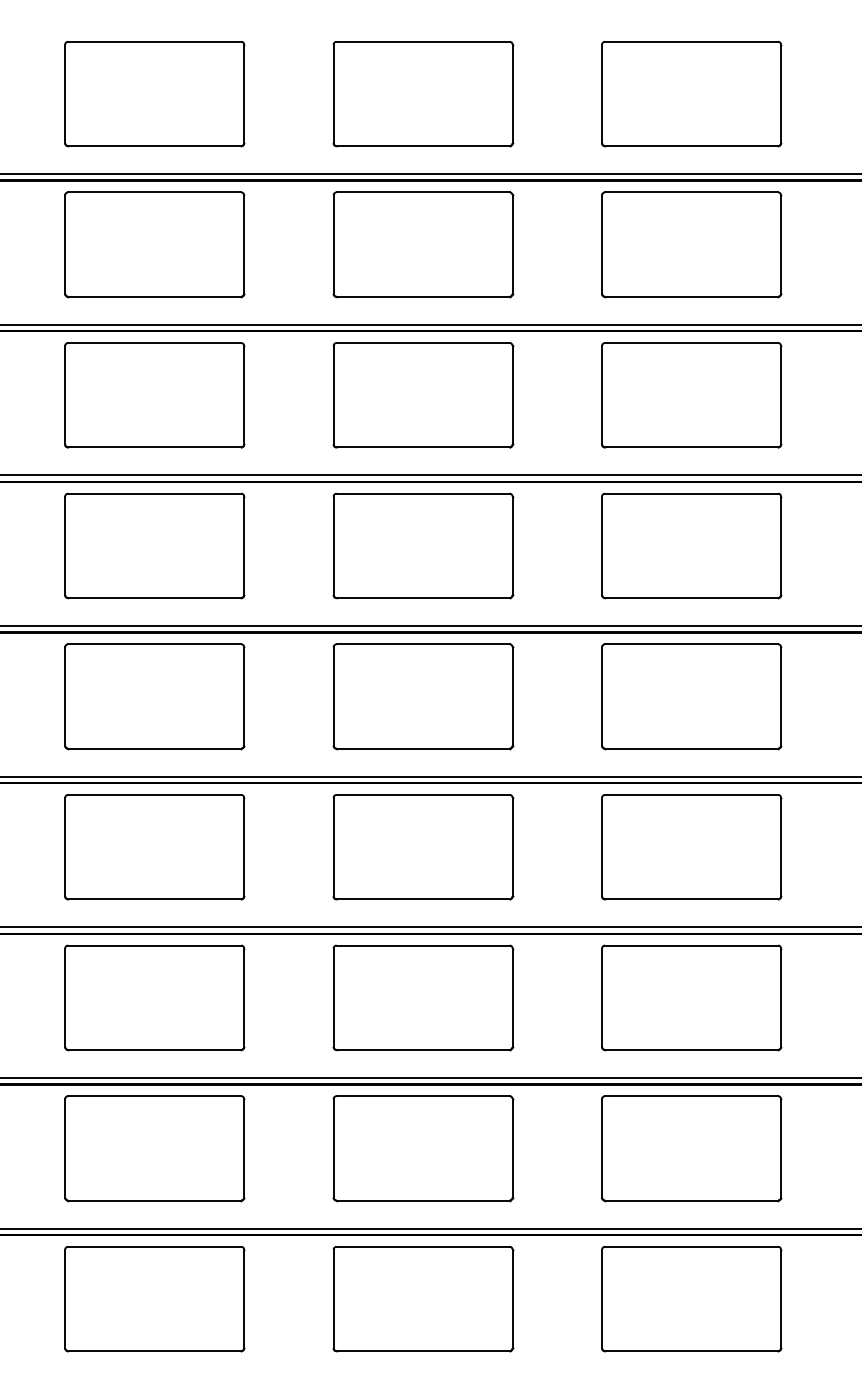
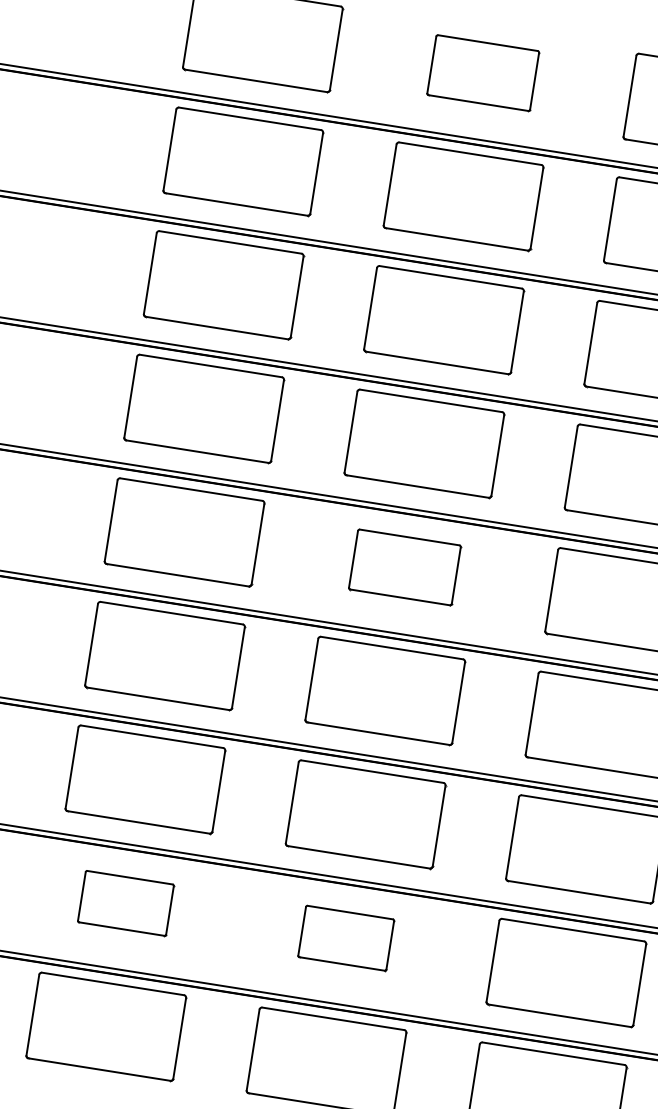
part: (423, 94) -> (483, 73), size x0.7
part: (423, 696) -> (405, 567), size x0.7
part: (154, 1148) -> (125, 903), size x0.6
part: (423, 1148) -> (346, 938), size x0.6

